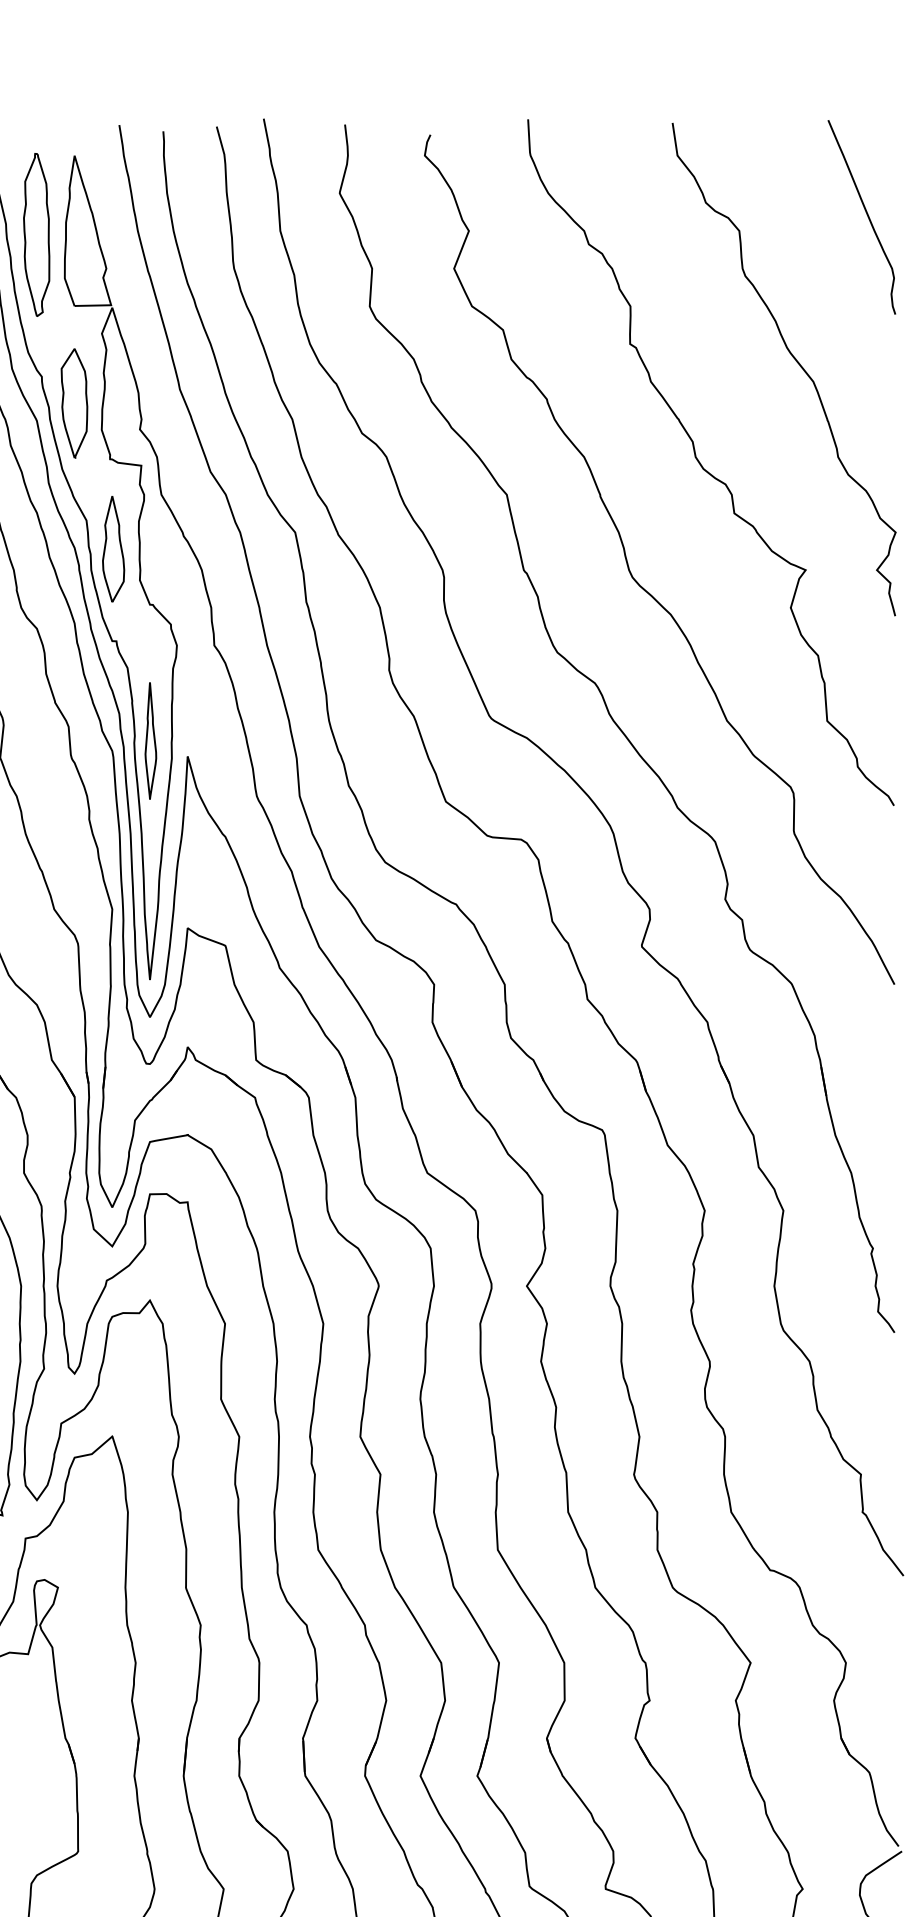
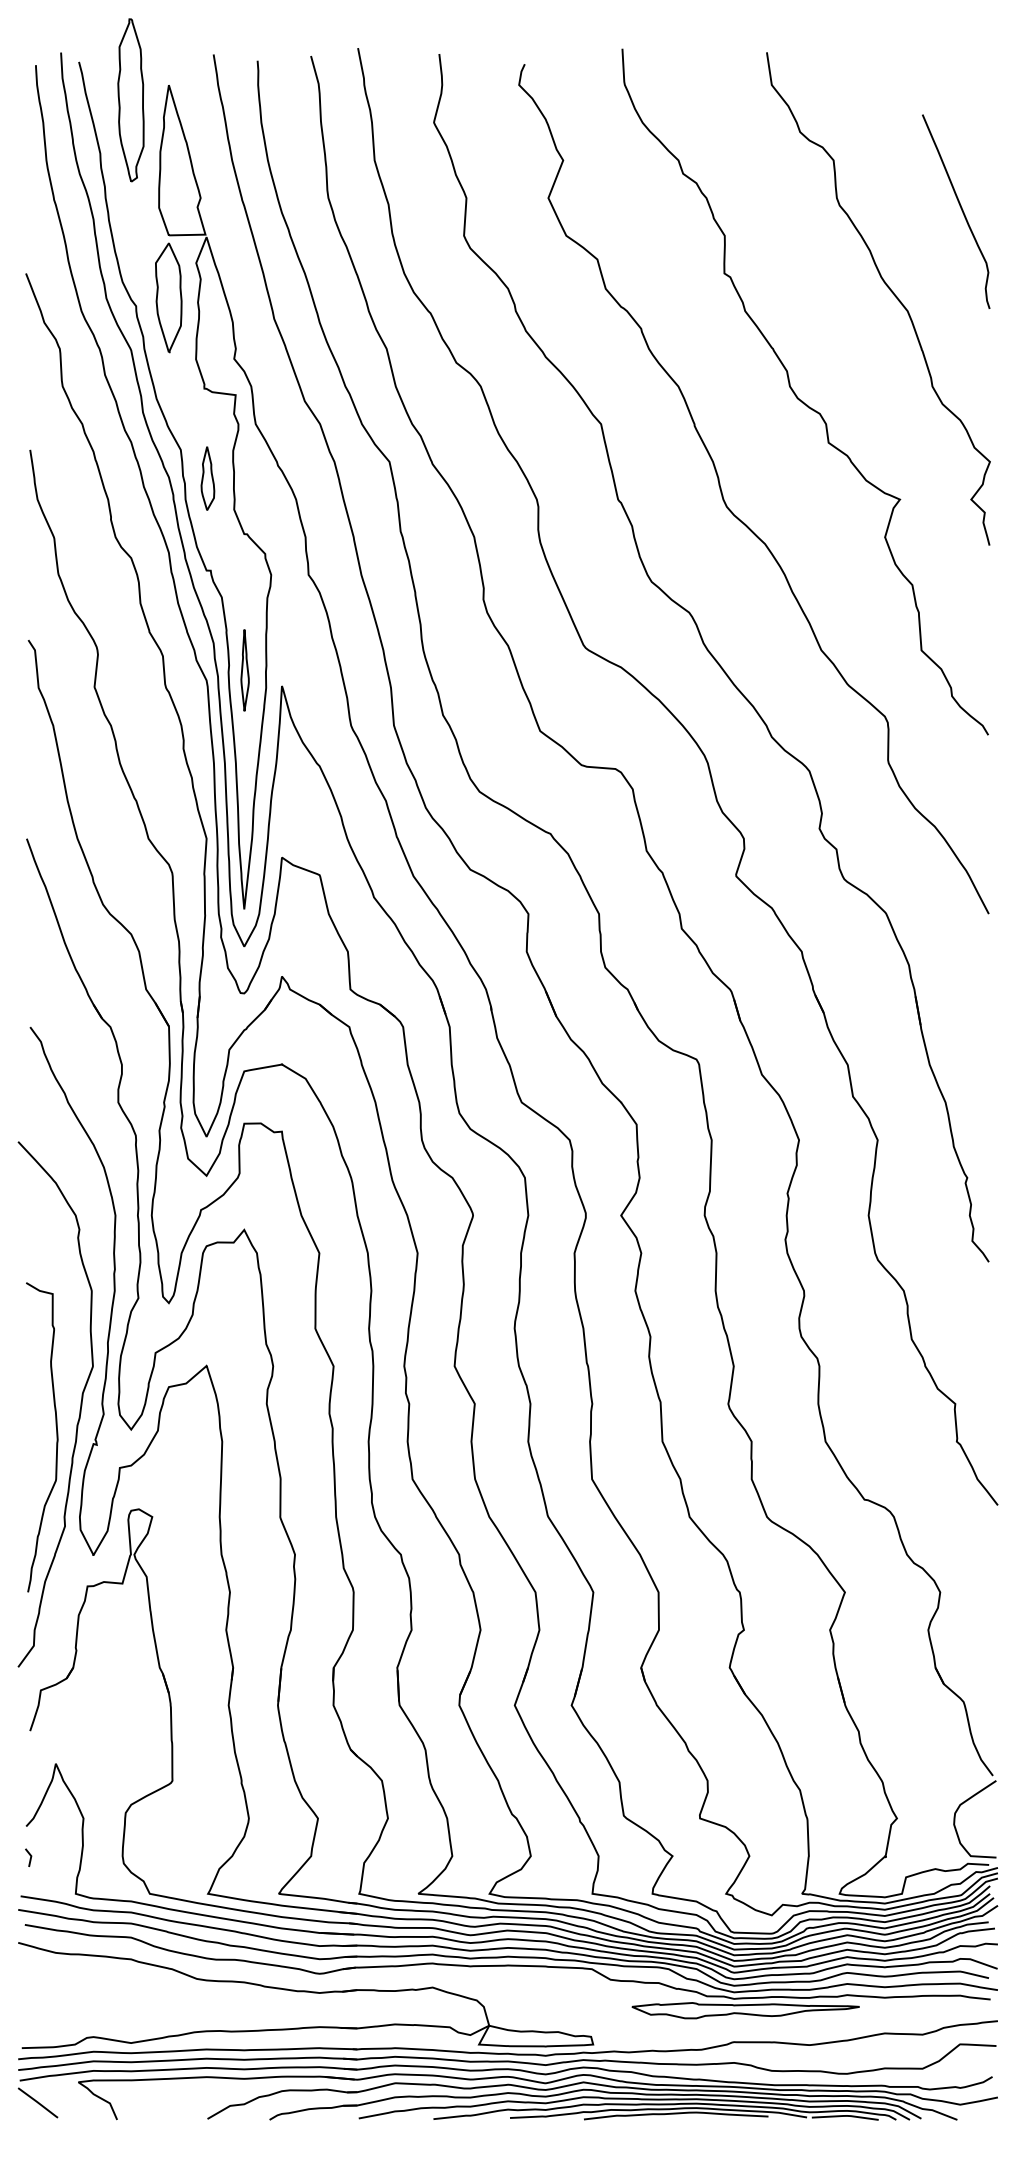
curve: (866, 214) -> (960, 208), moved
part: (36, 235) -> (130, 100), moved
part: (74, 403) -> (168, 297), moved
part: (113, 549) -> (207, 478), size x0.6
part: (150, 741) -> (244, 670), size x0.7

